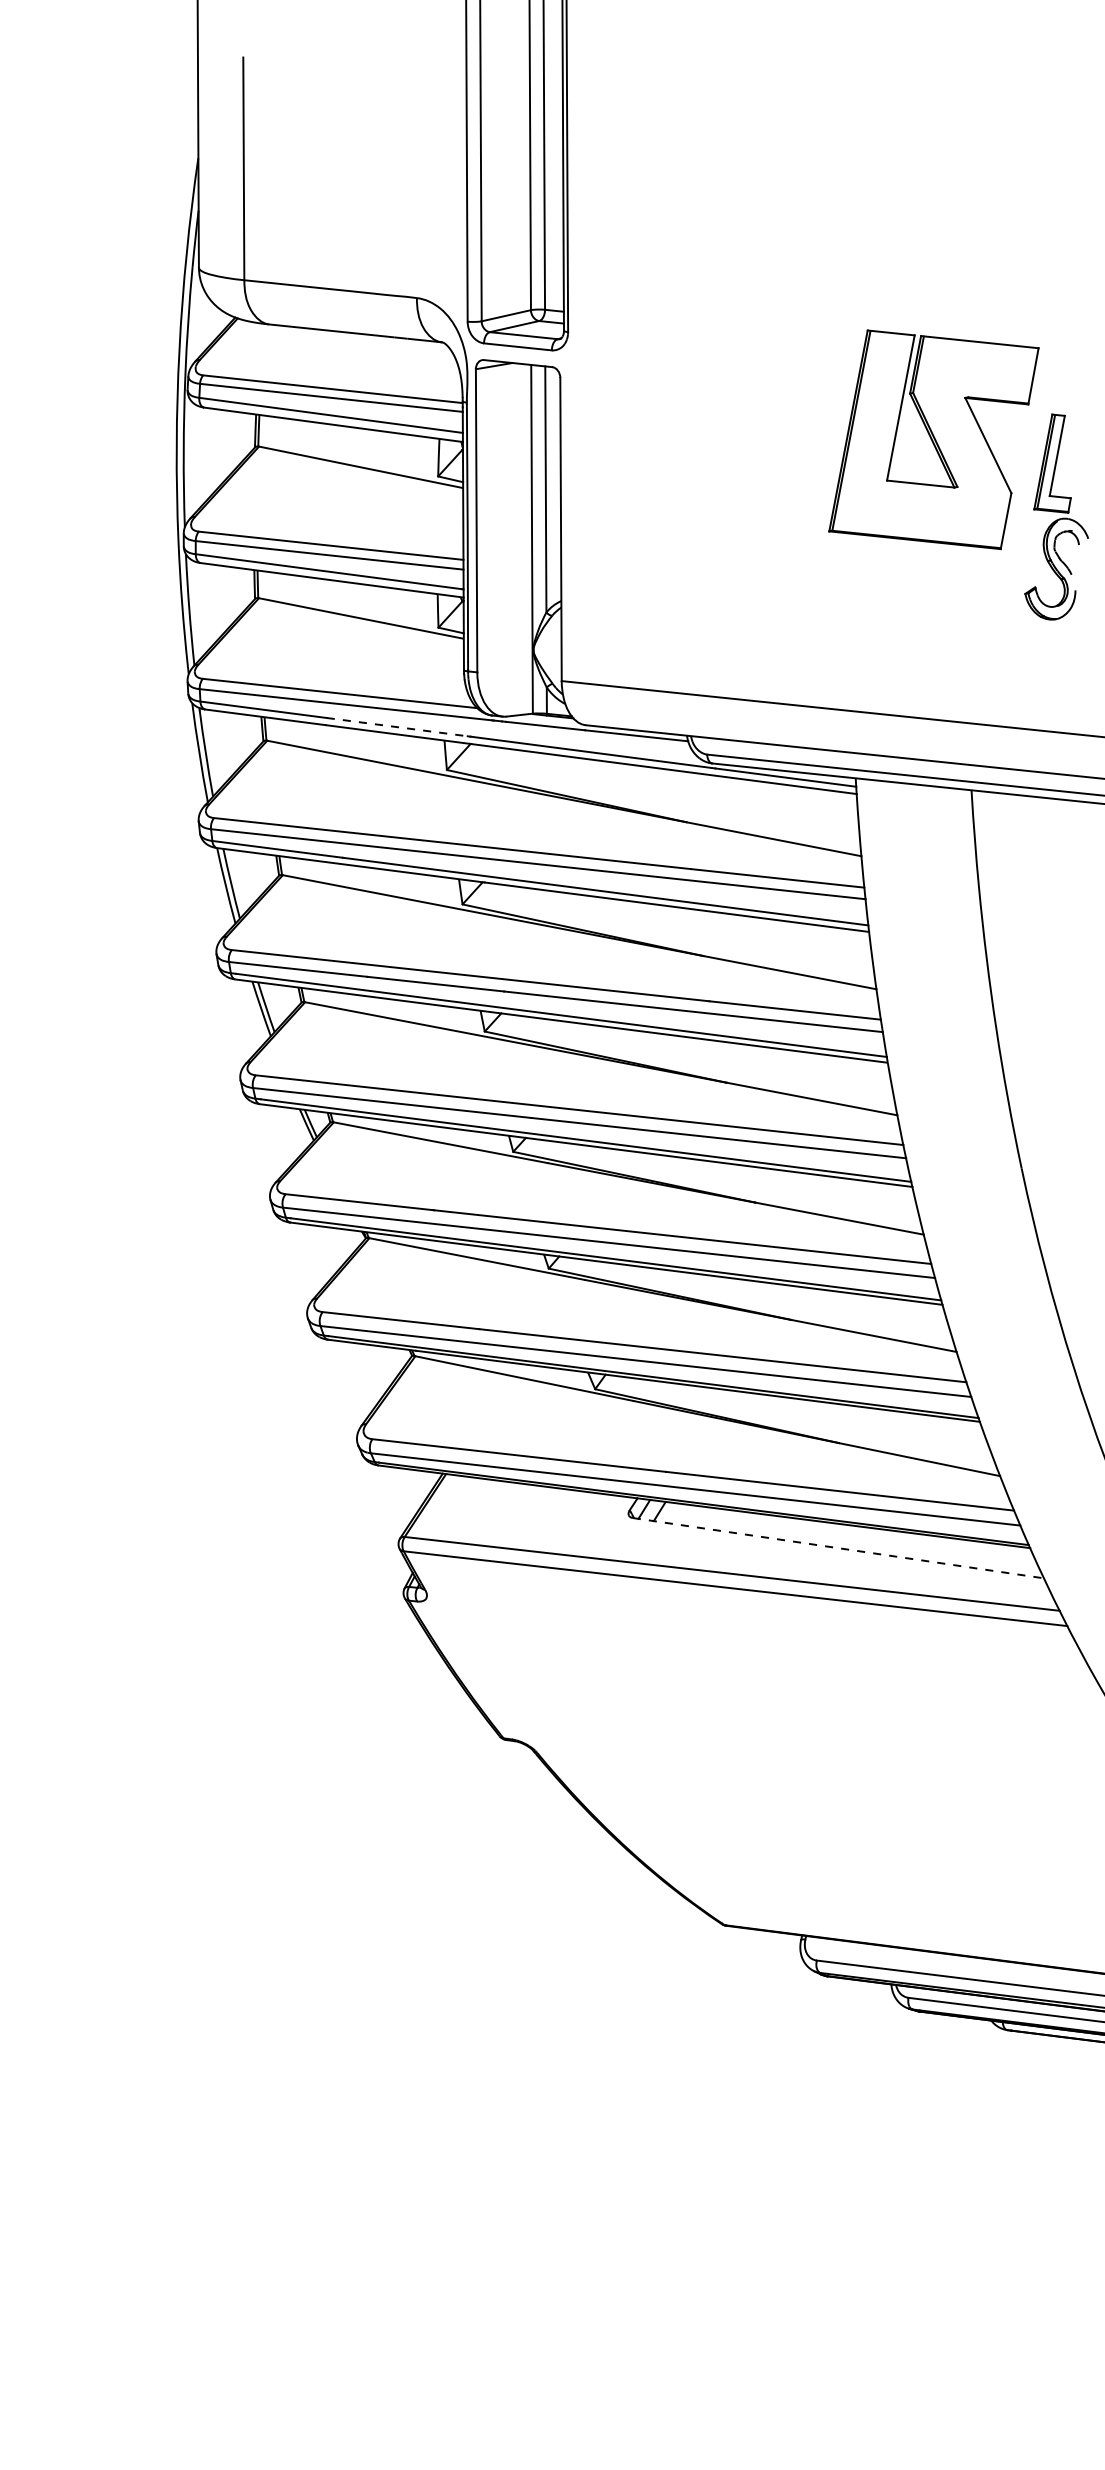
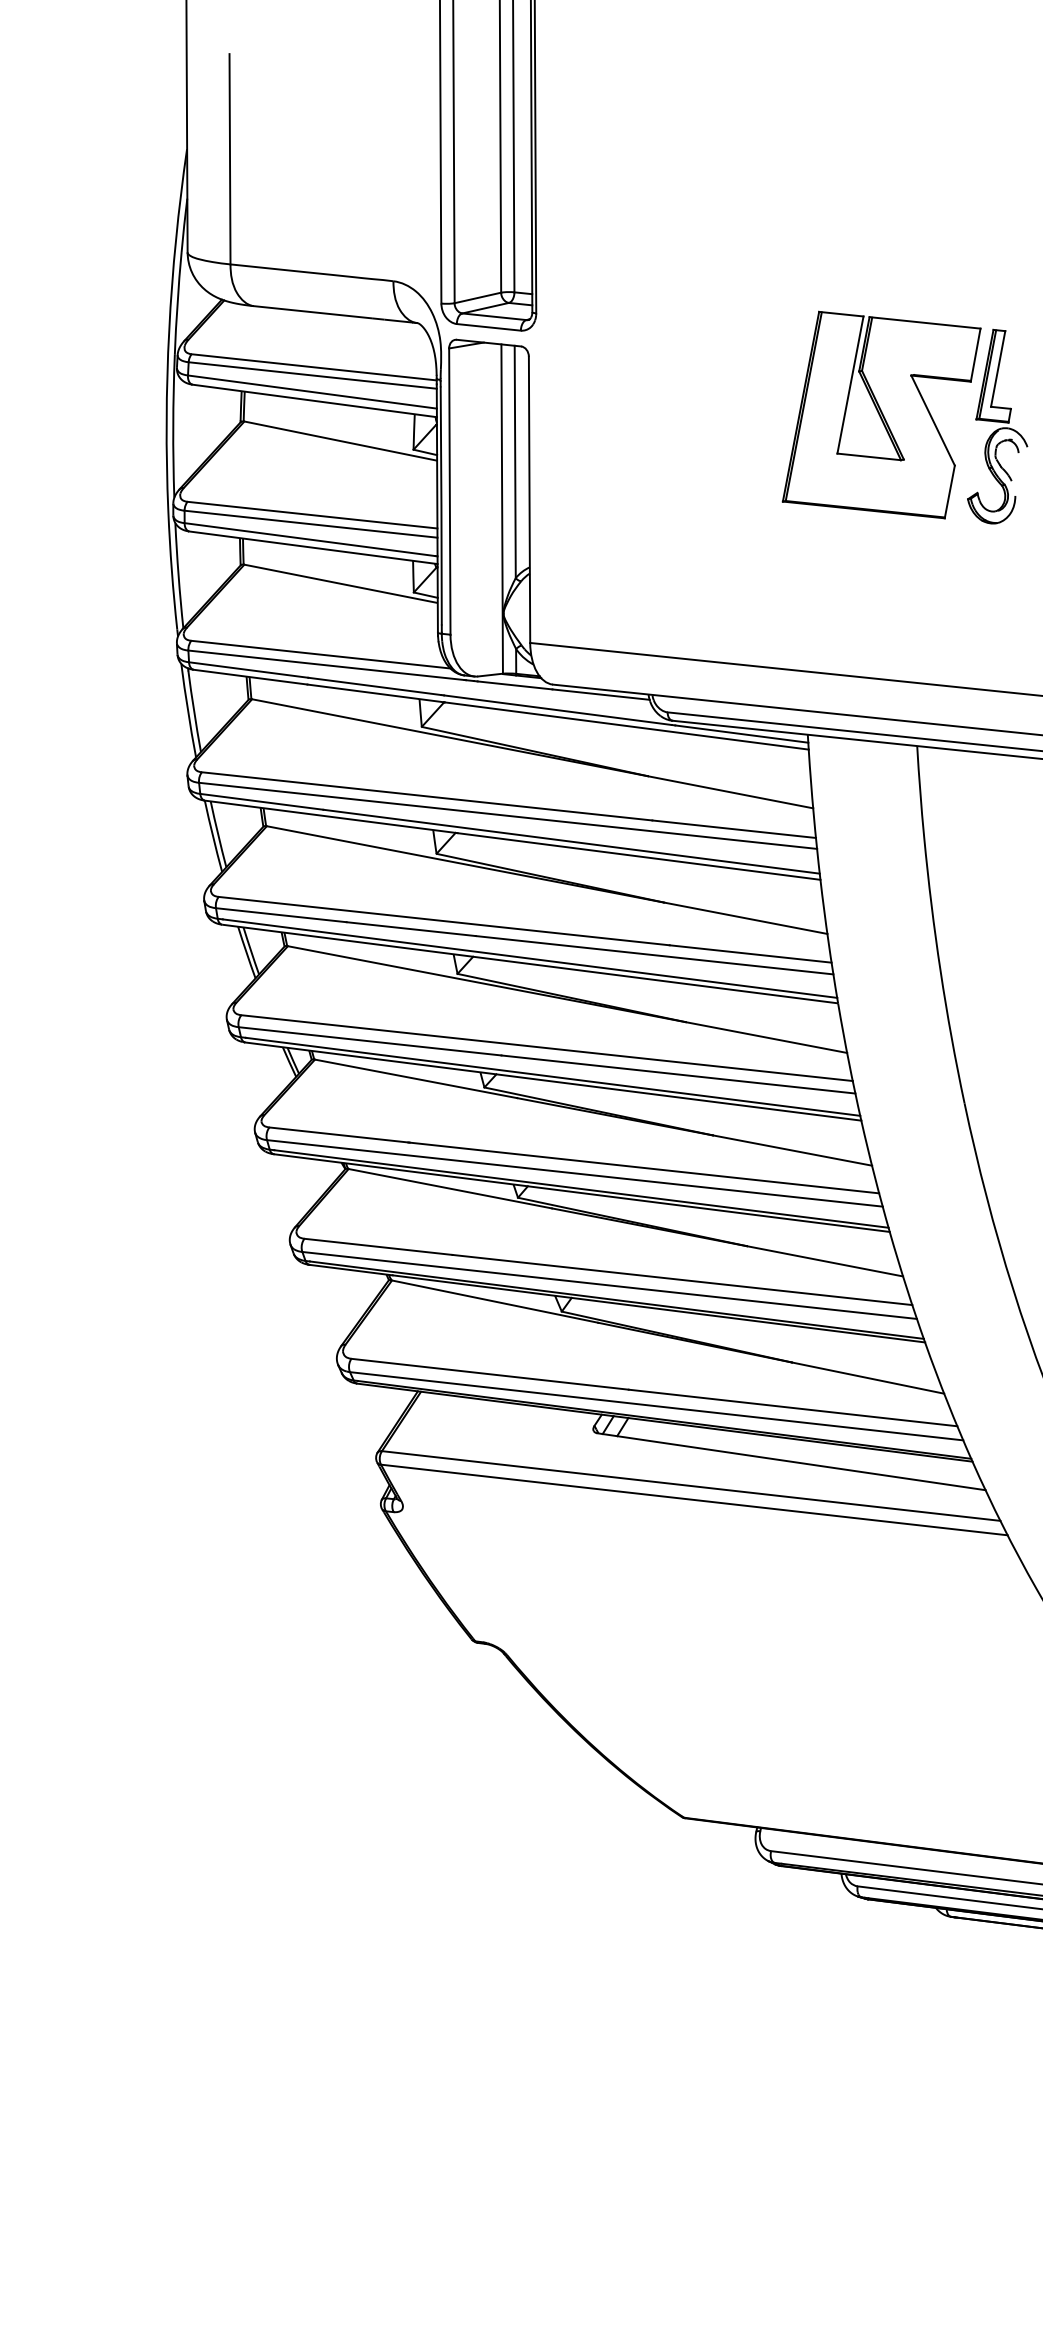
part: (1056, 516) -> (997, 426), moved
line: (397, 727) -> (375, 686), dashed -> solid
line: (838, 1548) -> (791, 1462), dashed -> solid

